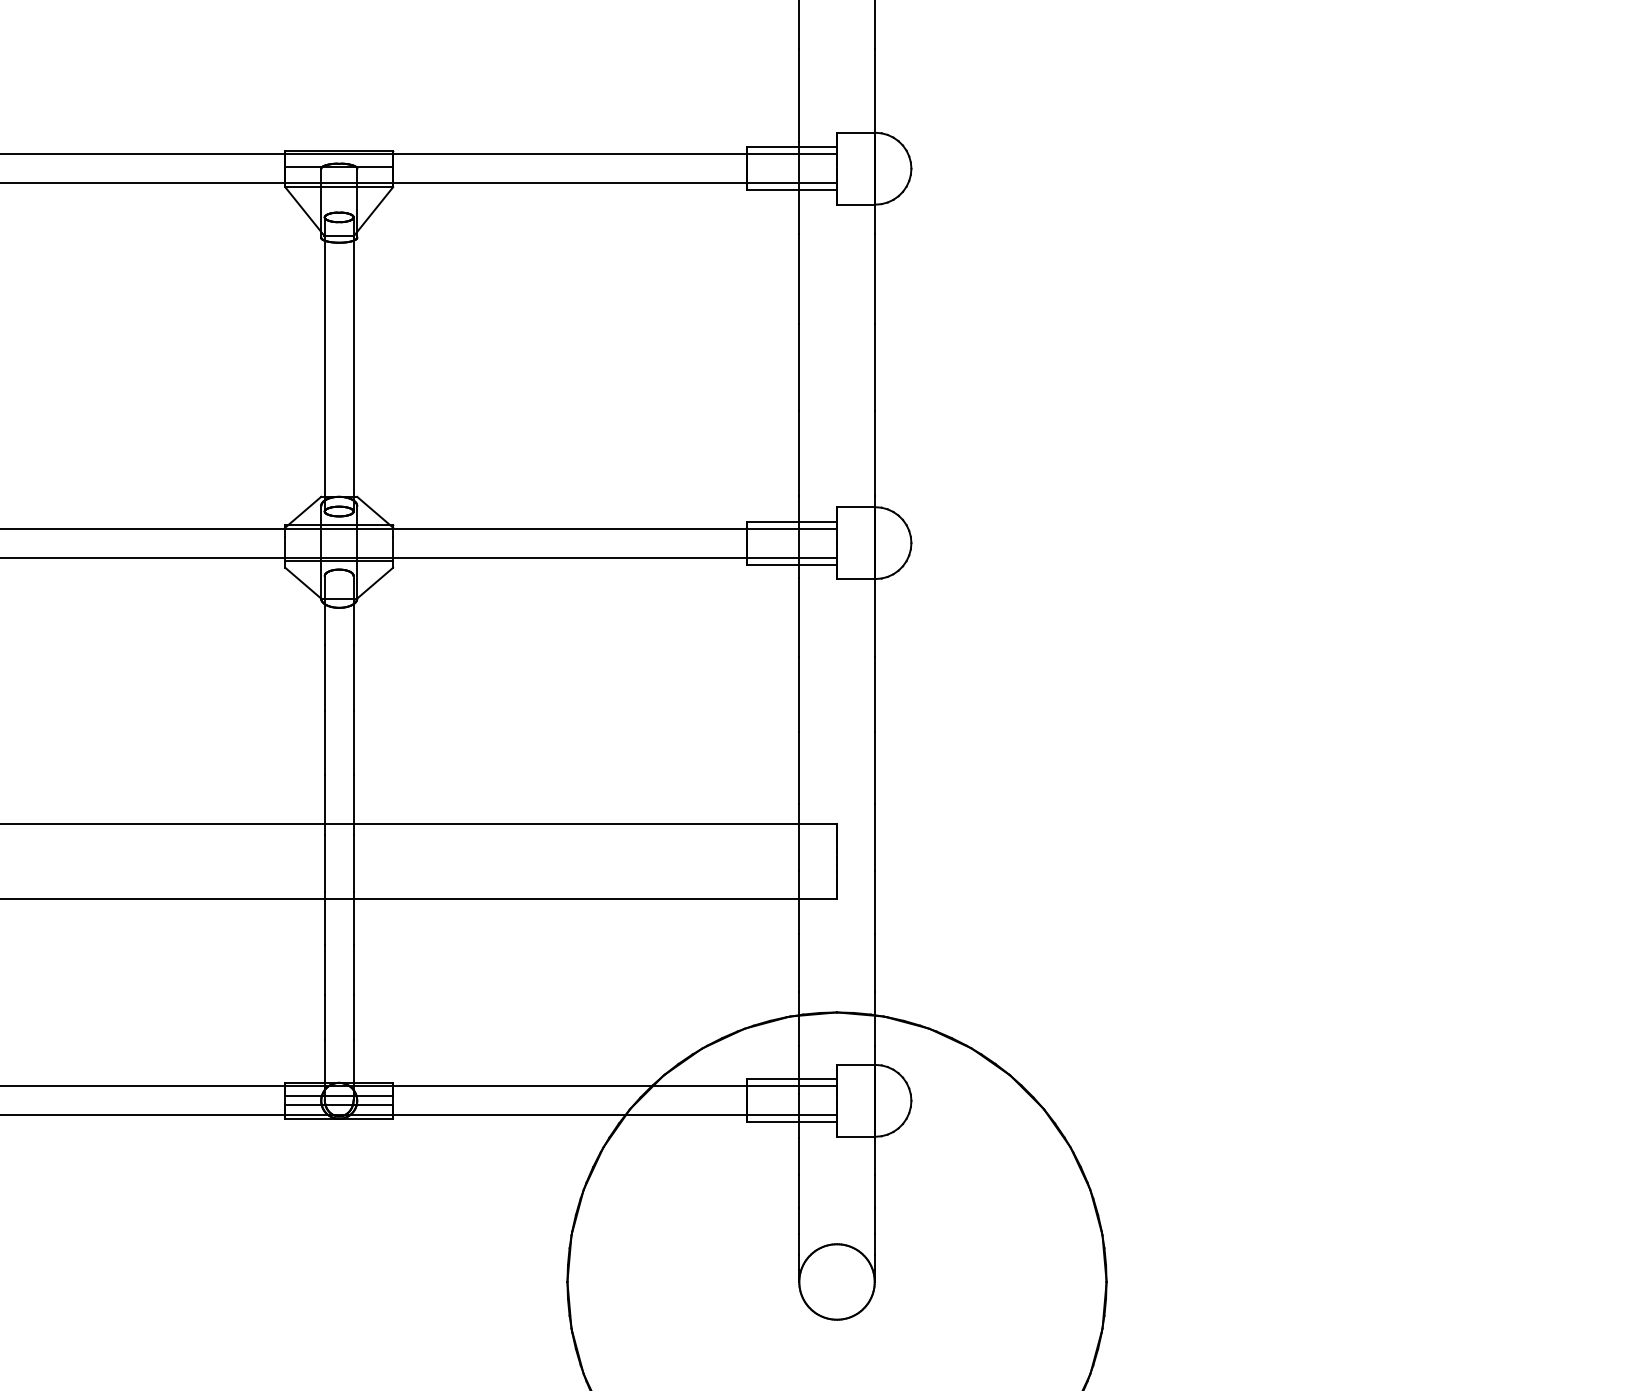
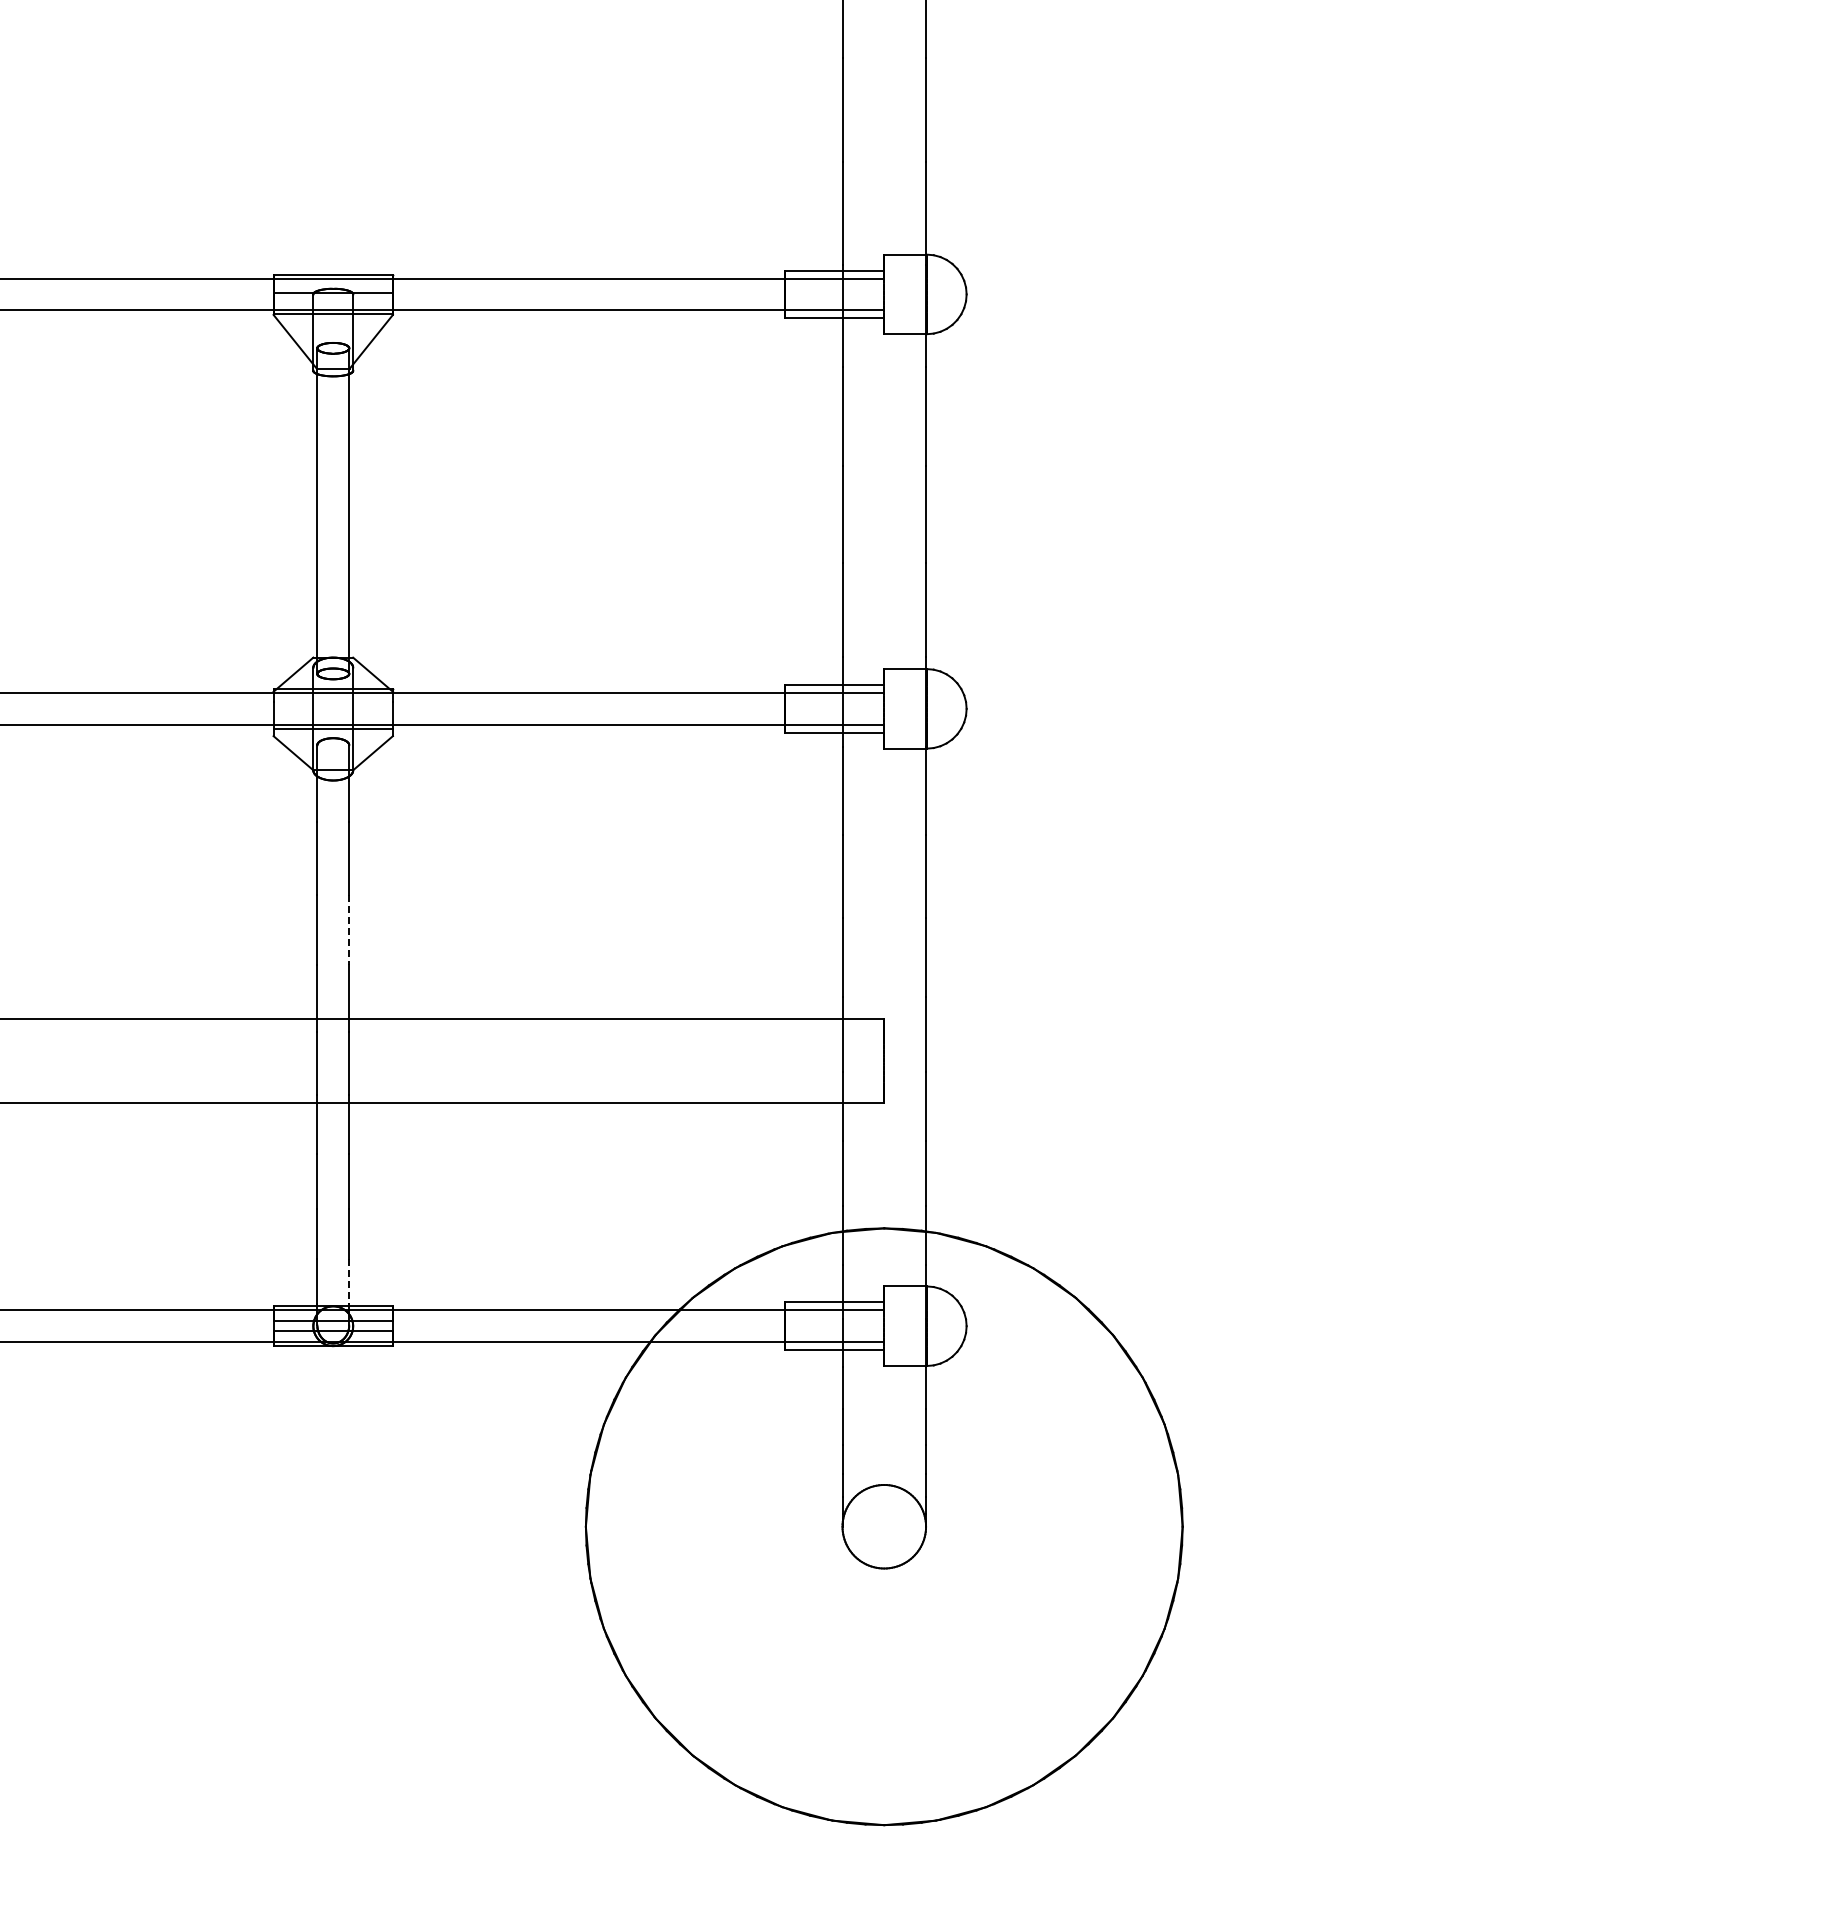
line: (353, 743) -> (349, 930), solid -> dashed
line: (353, 1060) -> (349, 1281), solid -> dashed

